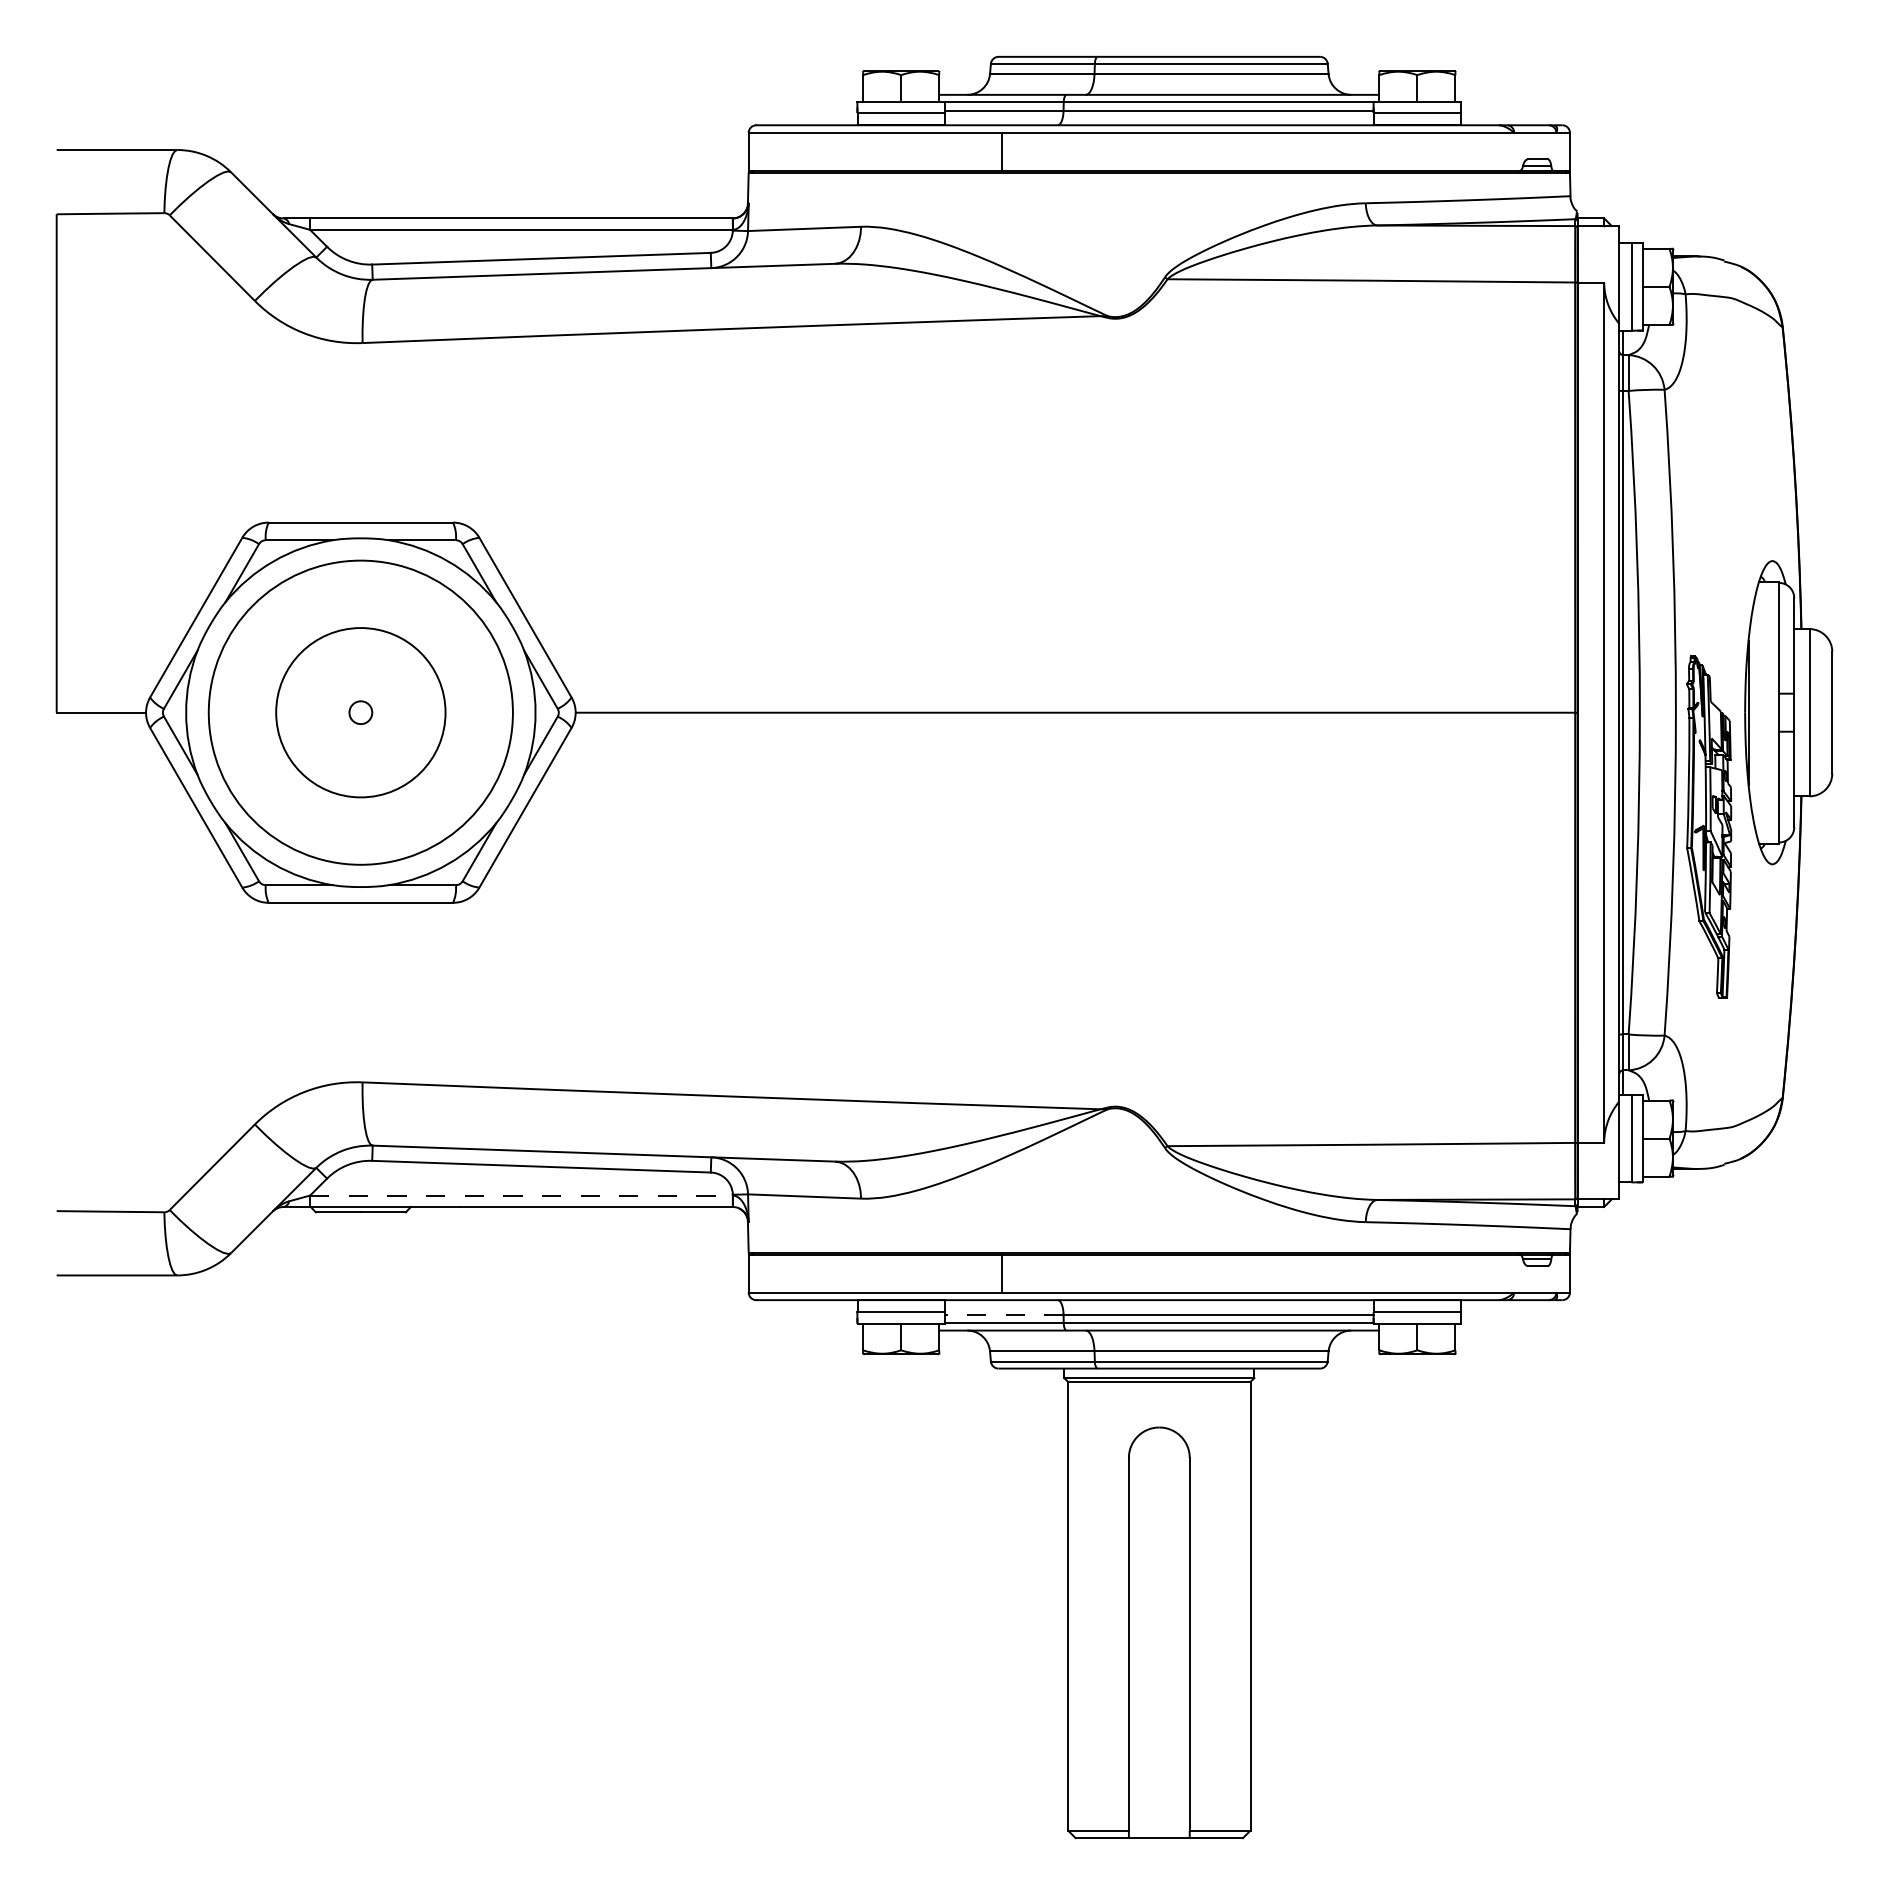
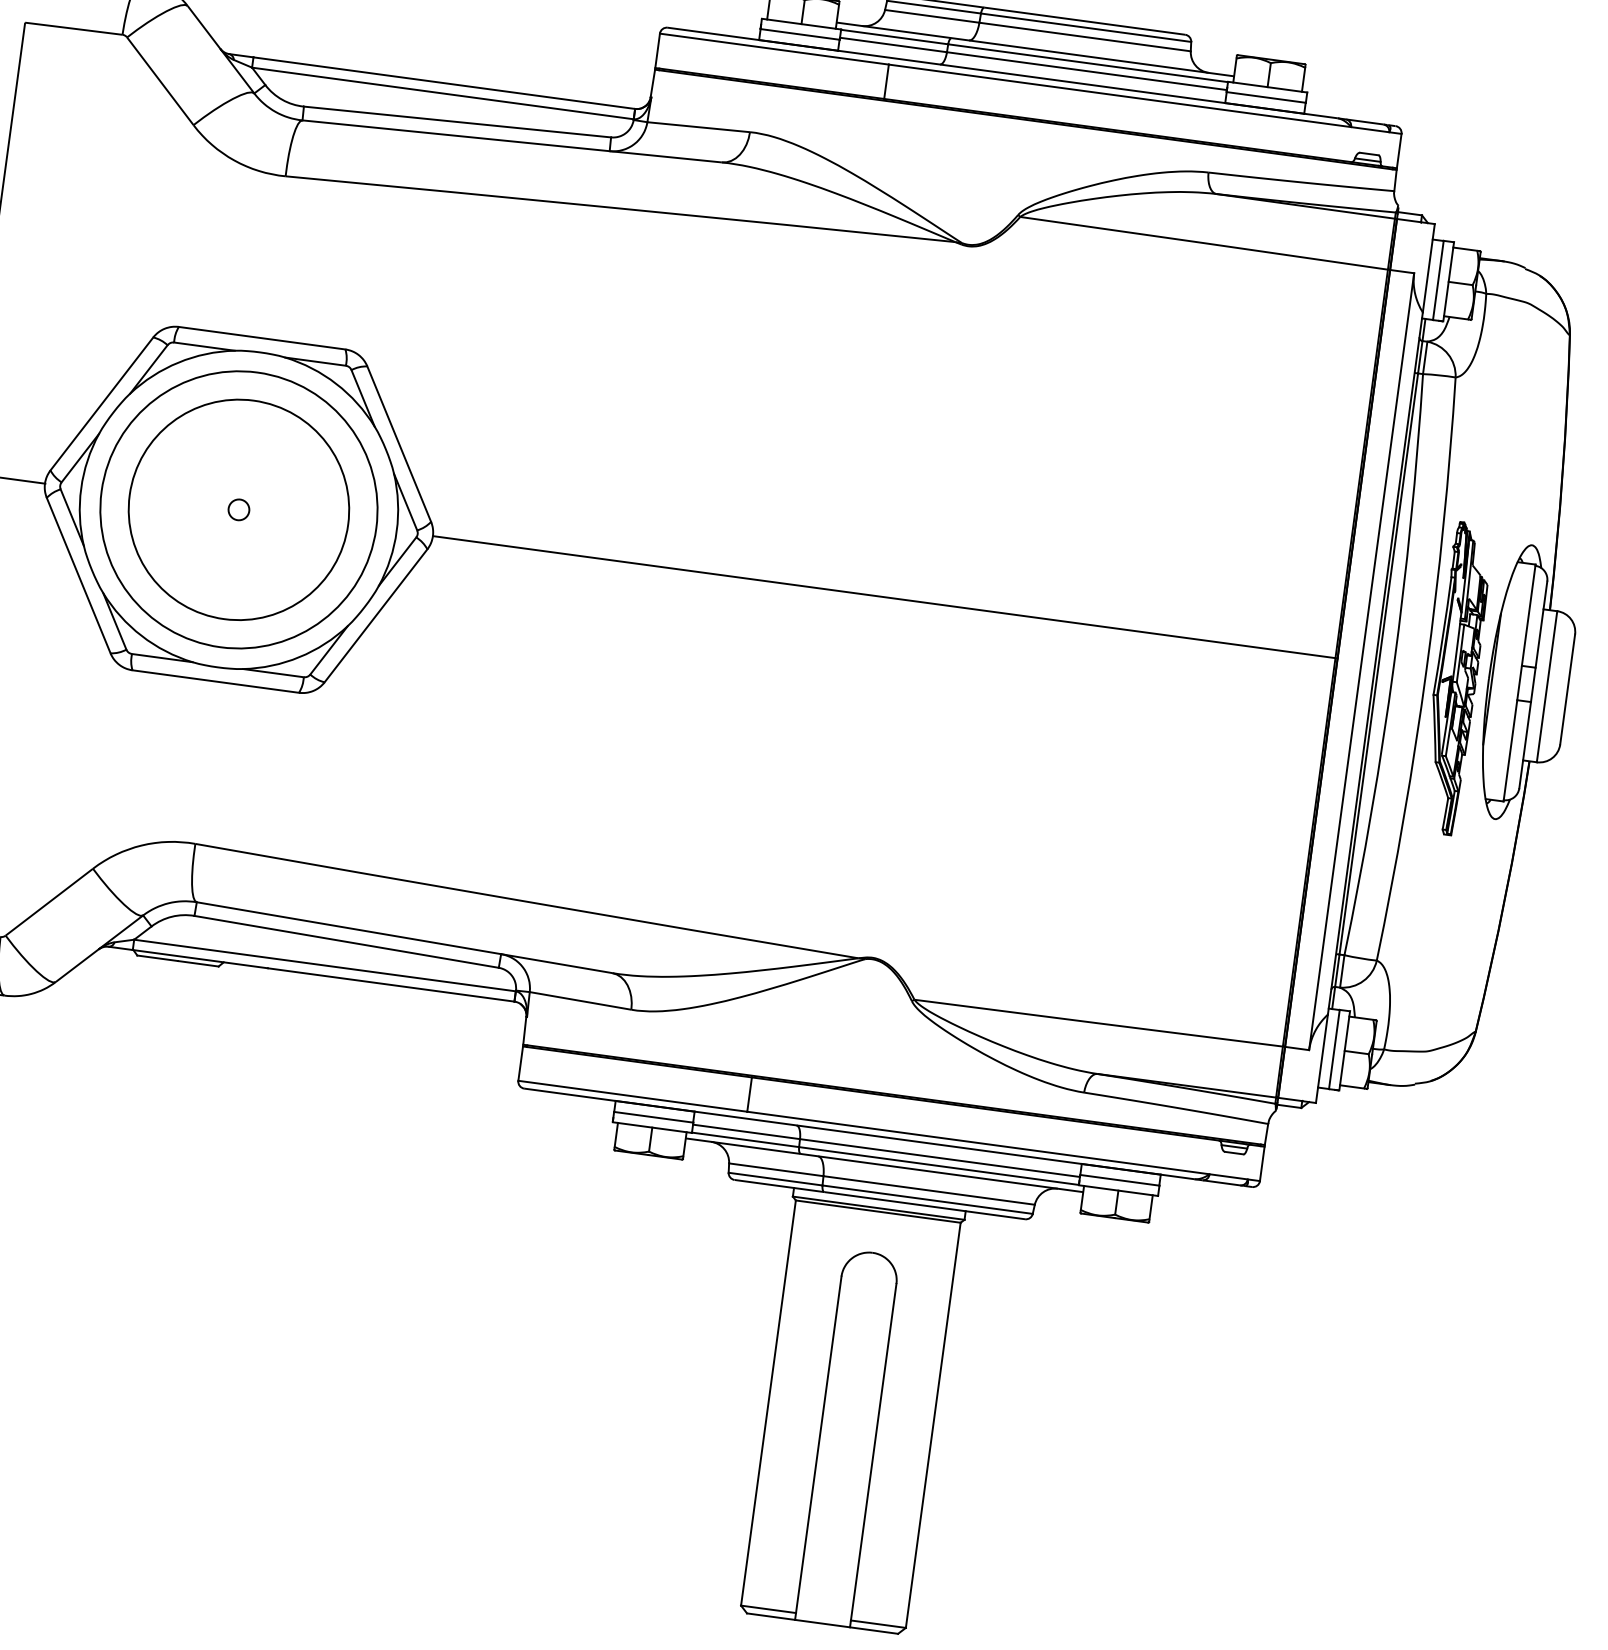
circle: (360, 712) -> (238, 509), size x1.43
part: (1709, 826) -> (1456, 677), moved
line: (521, 1195) -> (325, 965), dashed -> solid
line: (1003, 1314) -> (745, 1131), dashed -> solid

